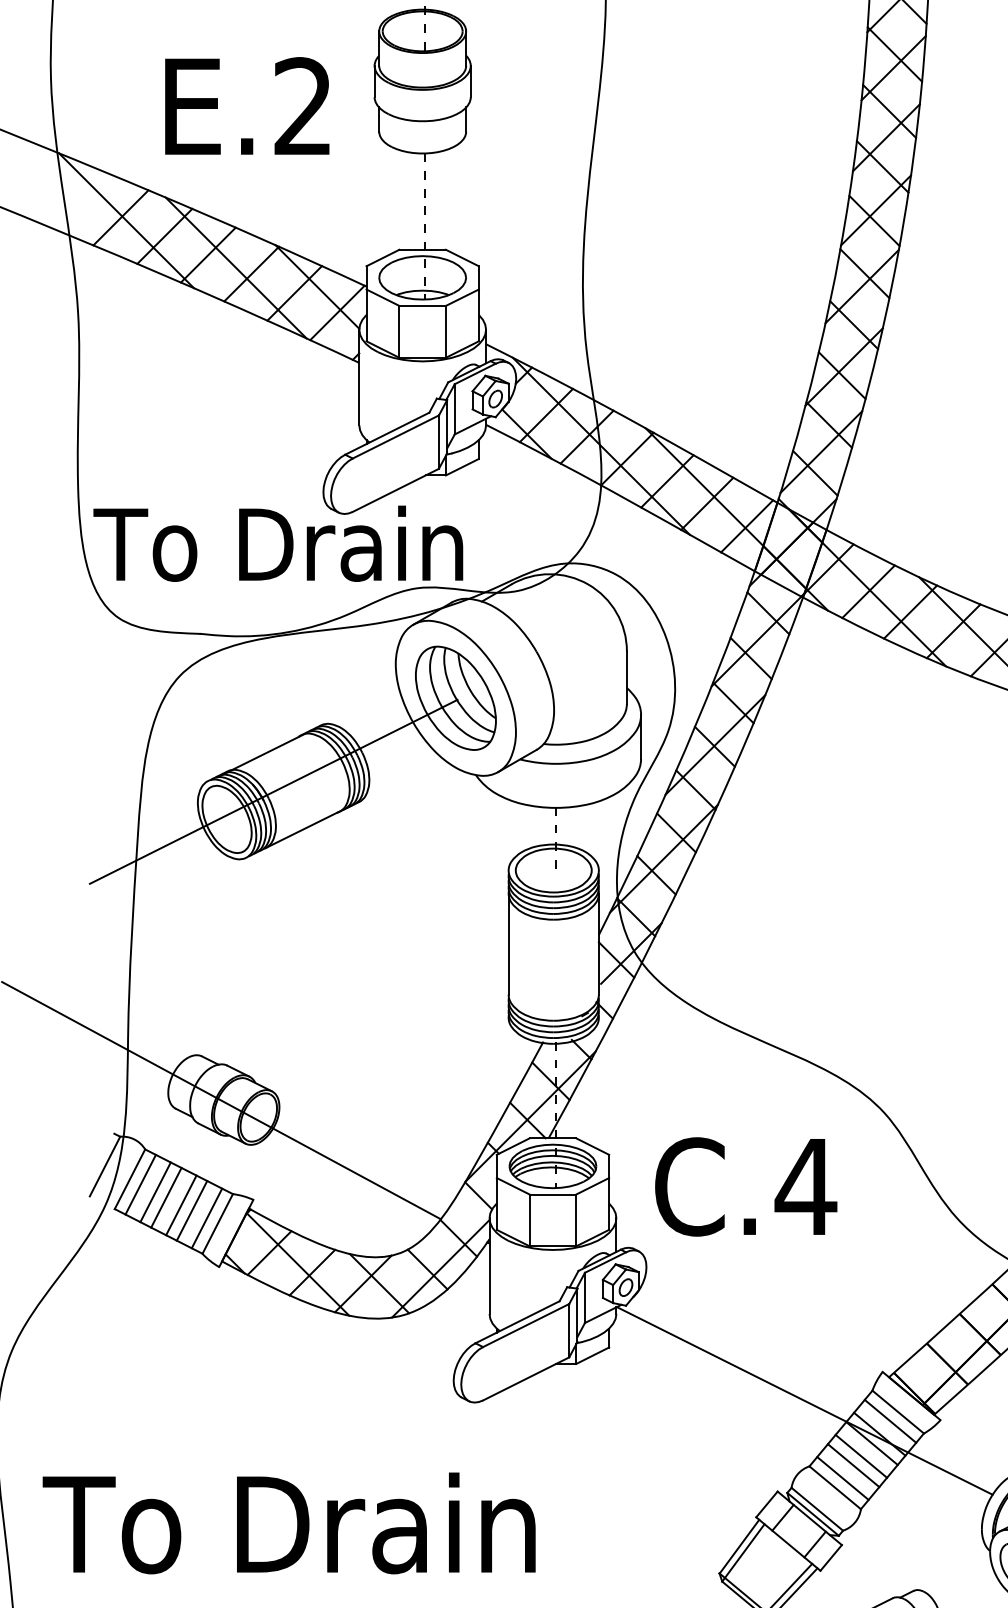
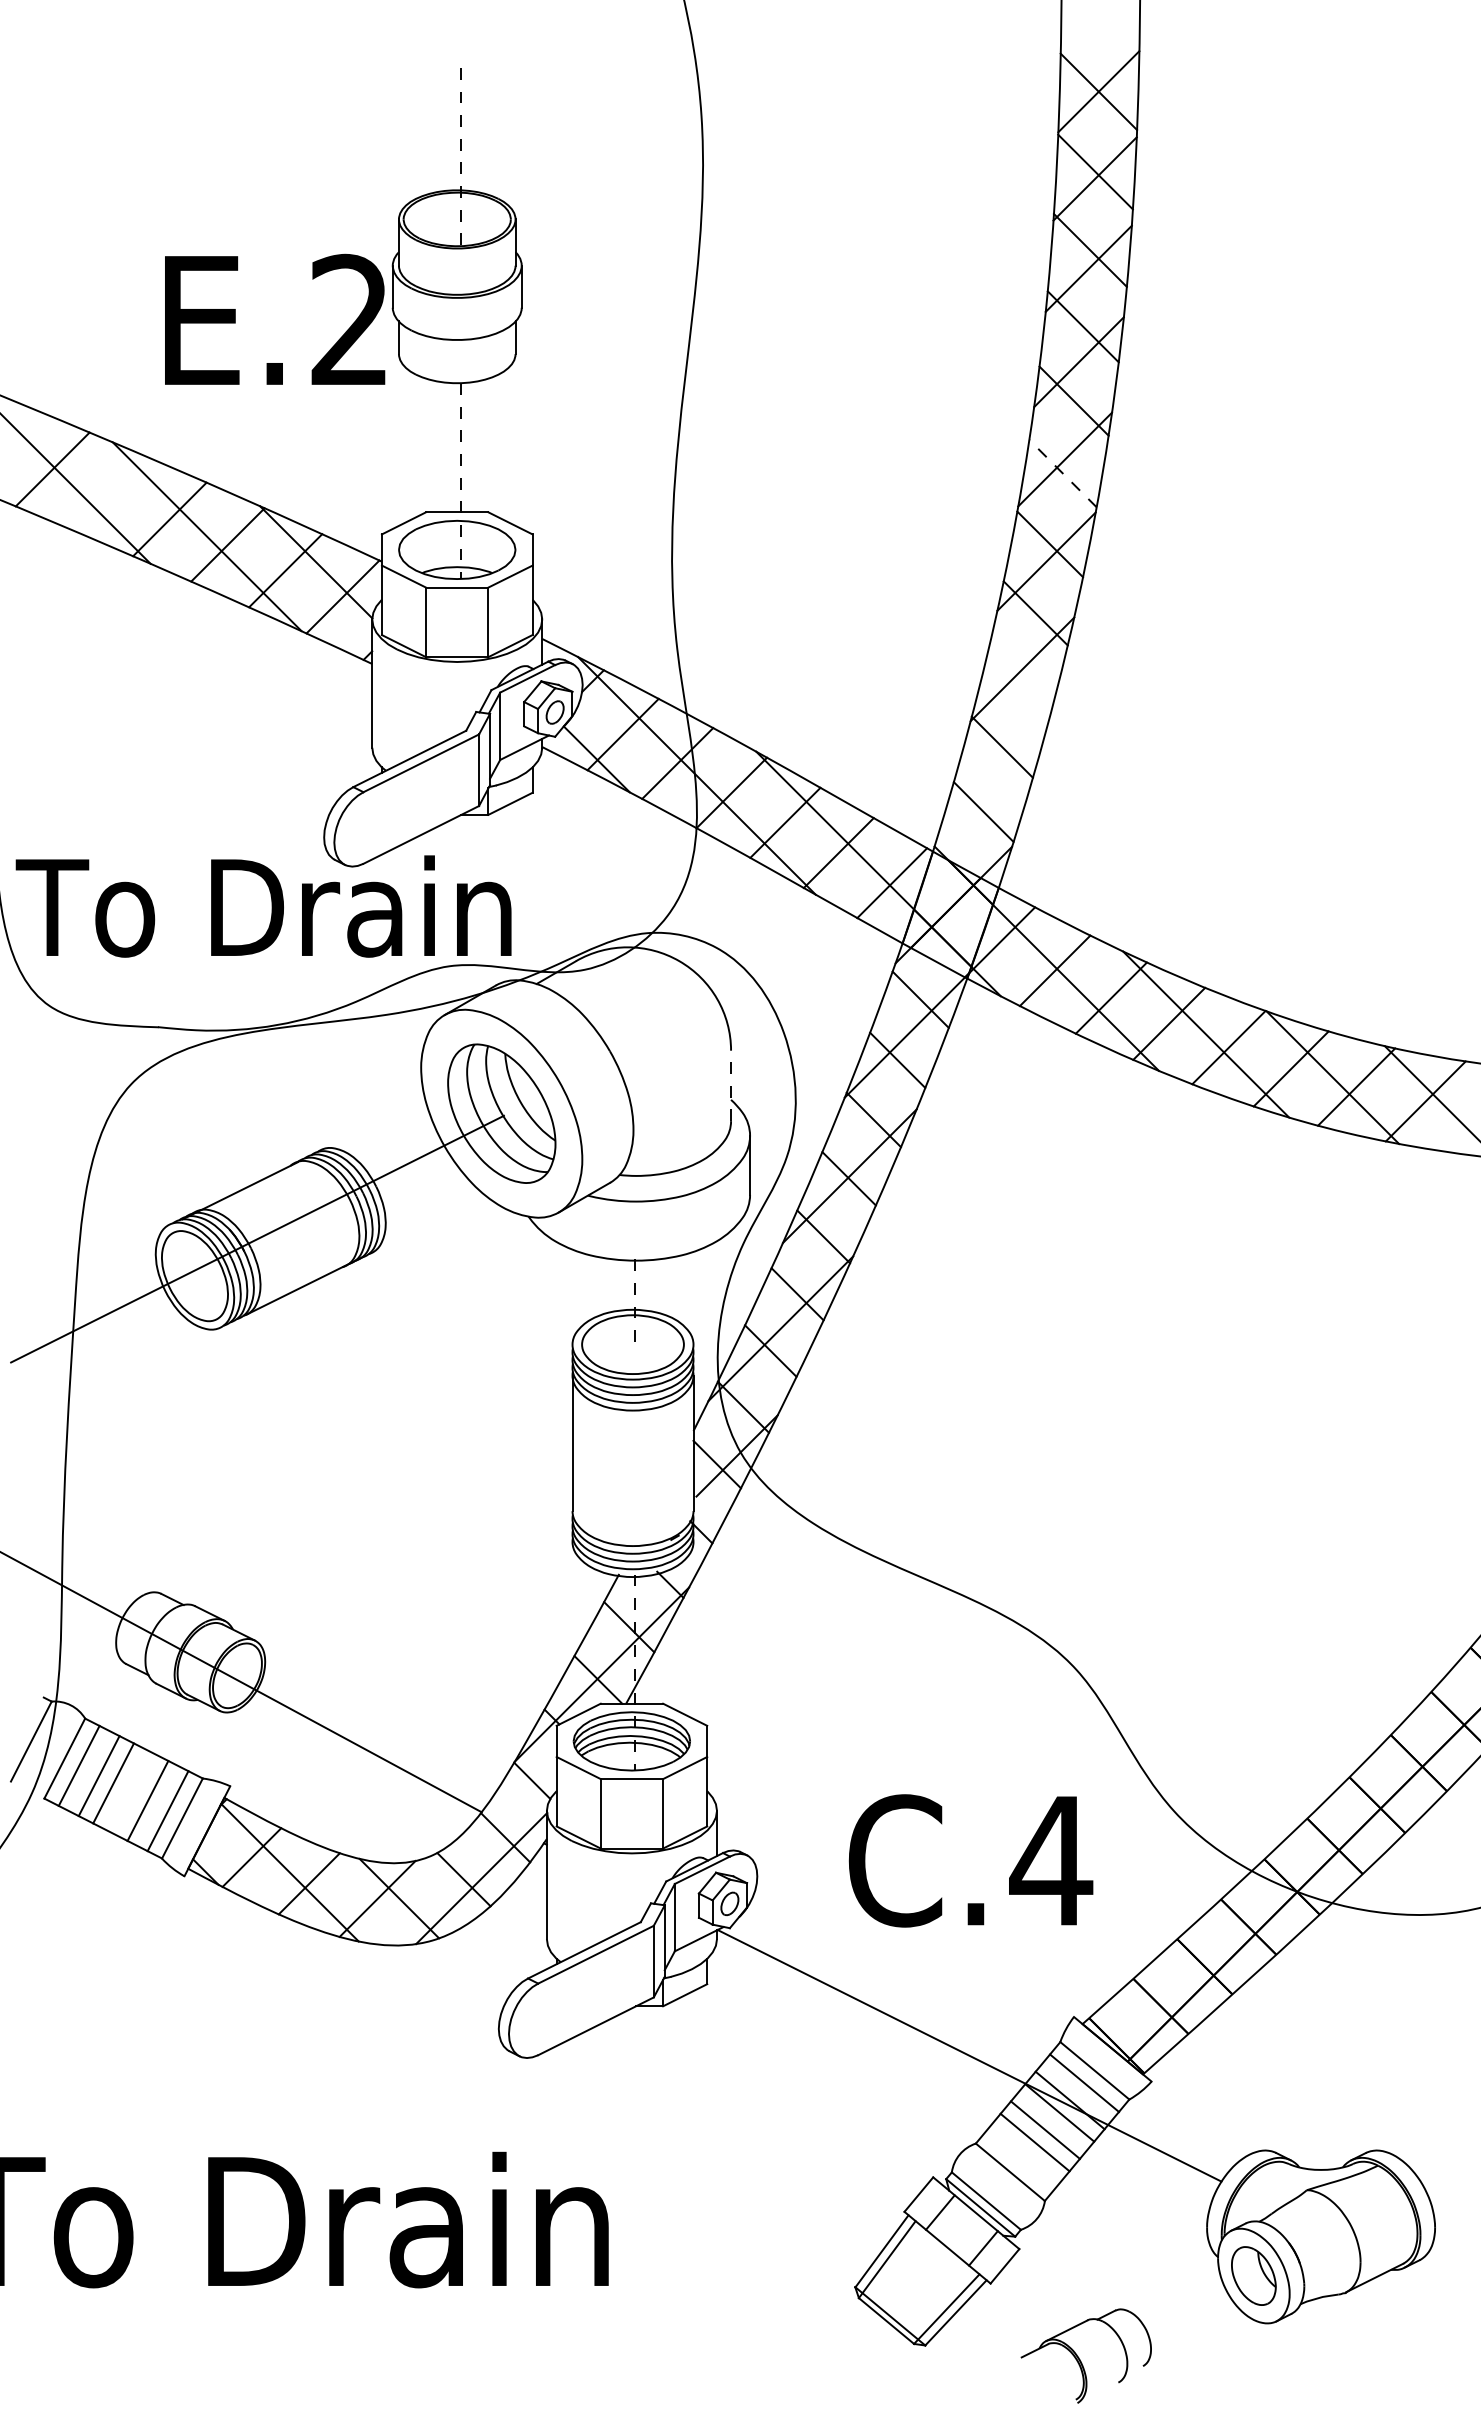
text: (247, 105) -> (275, 318), moved
line: (874, 220) -> (1063, 473), solid -> dashed
line: (164, 236) -> (111, 494), removed
line: (842, 375) -> (1019, 680), removed
line: (821, 452) -> (991, 783), removed
line: (627, 677) -> (731, 1085), solid -> dashed
text: (745, 1186) -> (970, 1860), moved
line: (181, 1205) -> (133, 1793), removed
line: (842, 1478) -> (1020, 2159), removed

